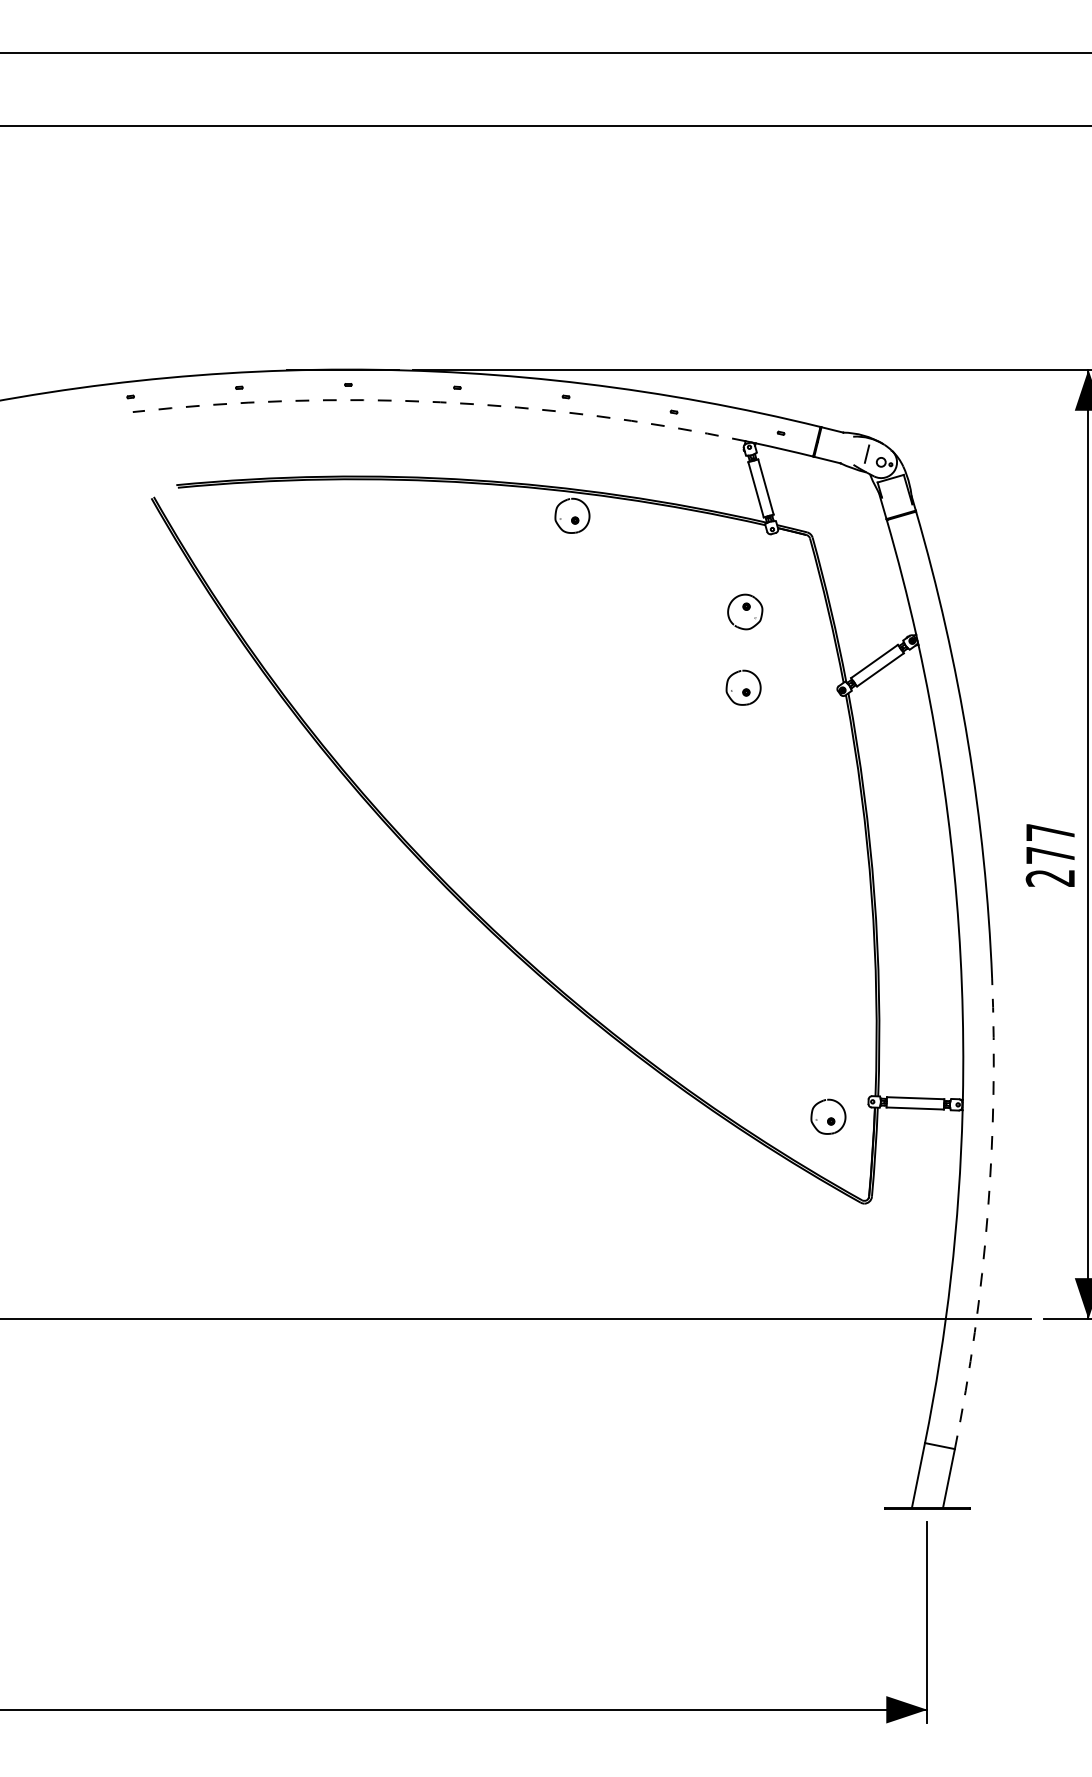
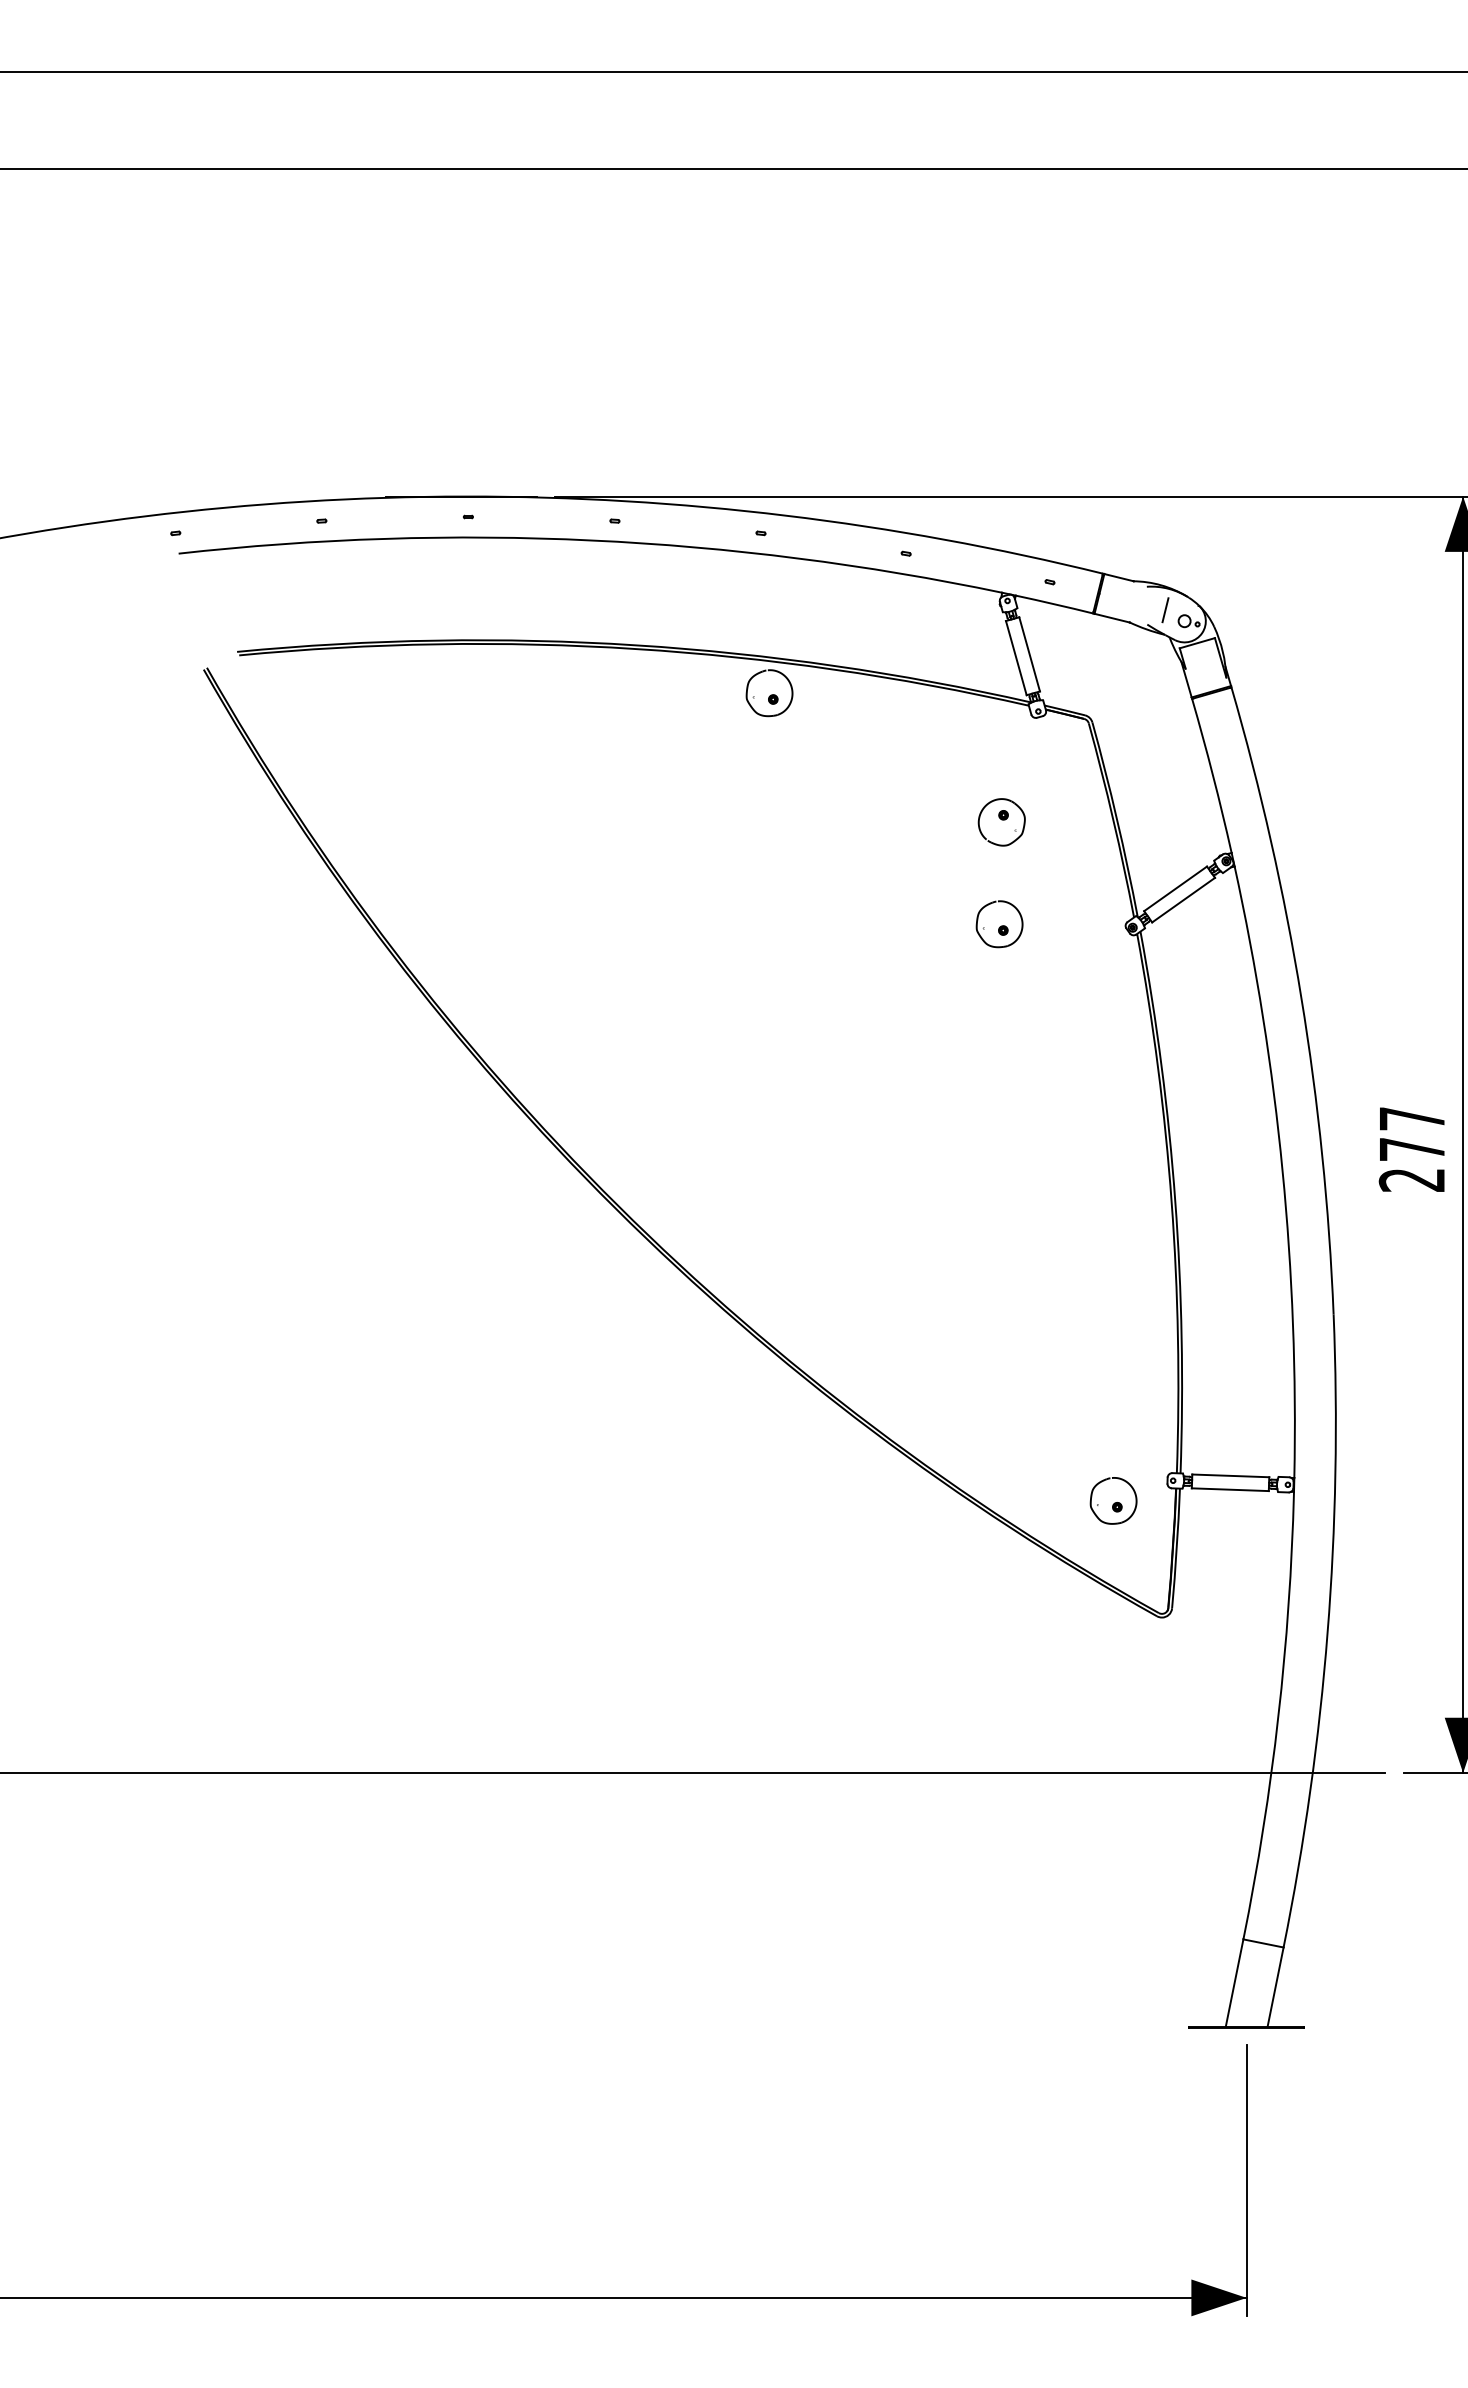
arc: (440, 402) -> (592, 540), dashed -> solid
arc: (987, 1214) -> (1327, 1632), dashed -> solid

